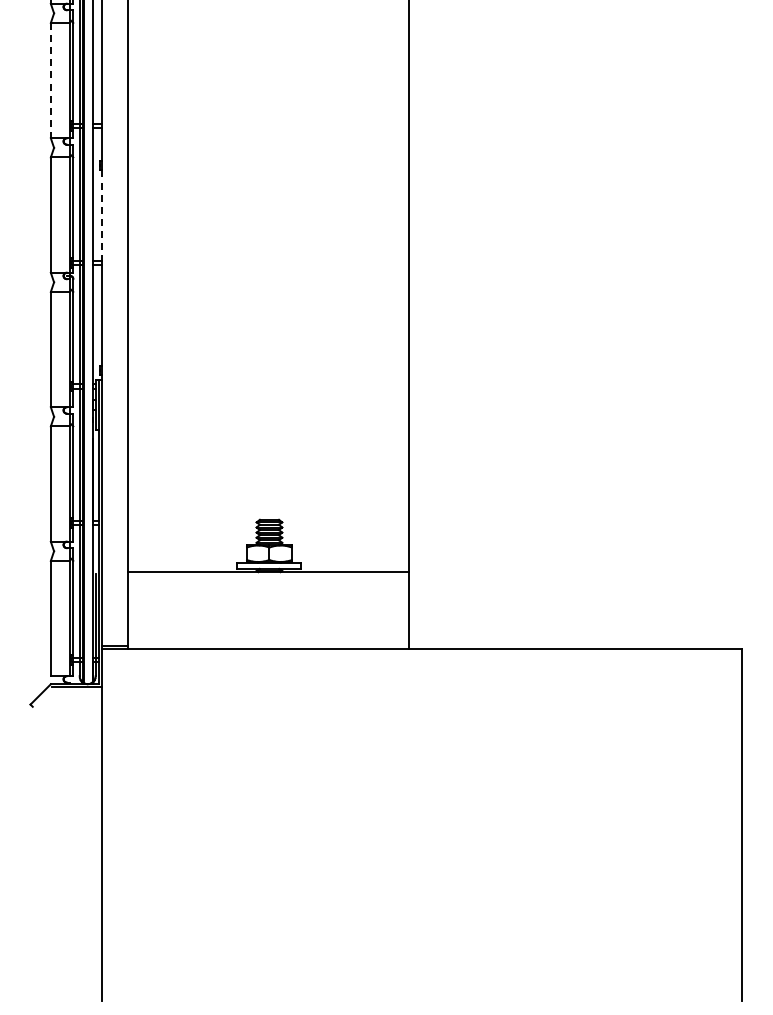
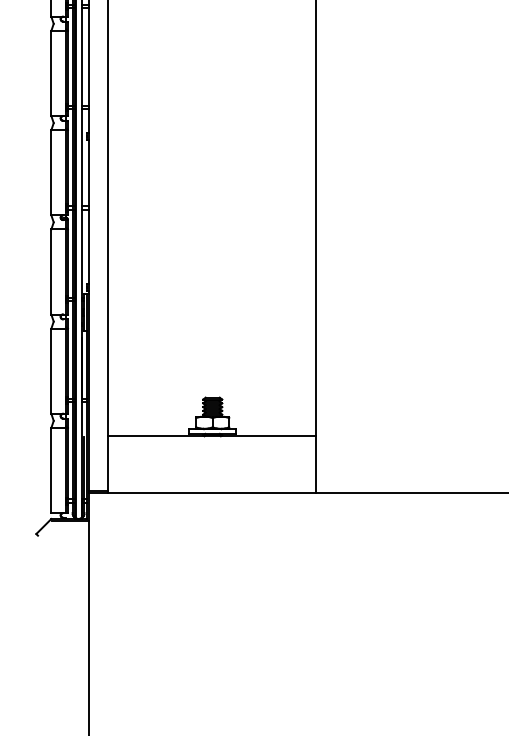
line: (50, 80) -> (51, 73), dashed -> solid
line: (102, 216) -> (89, 173), dashed -> solid

